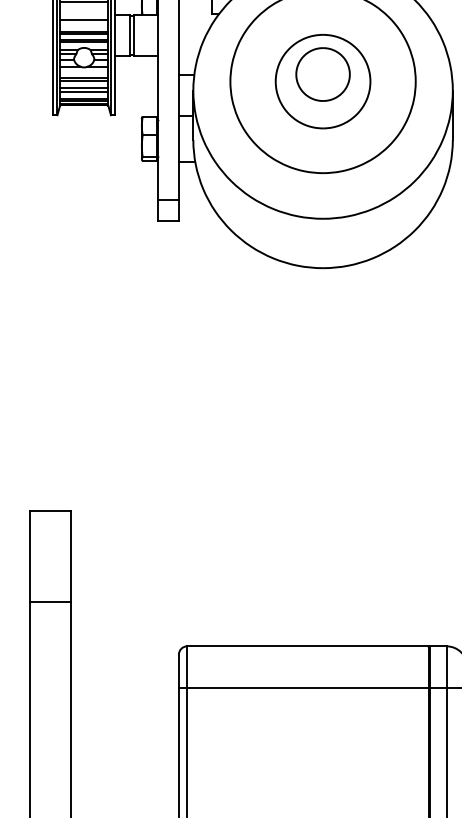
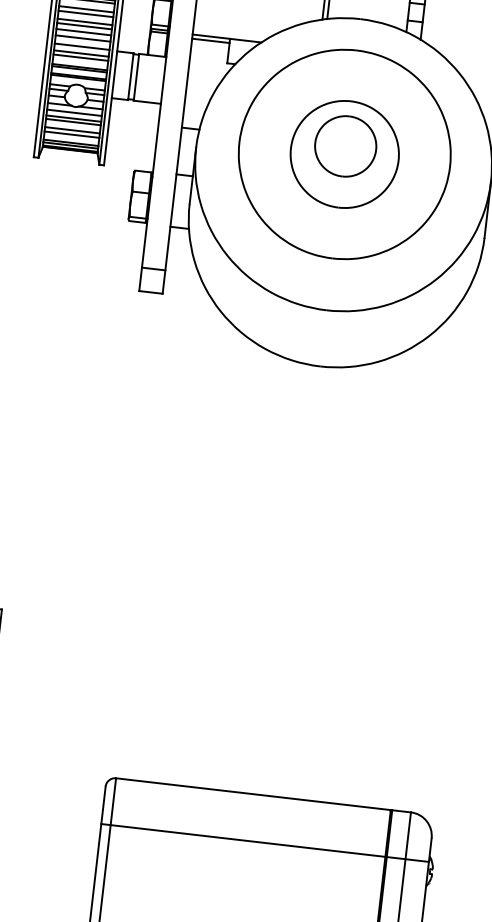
line: (84, 7) -> (83, 38), added
line: (84, 14) -> (82, 46), added
line: (84, 24) -> (81, 58), added
line: (84, 72) -> (74, 112), added

